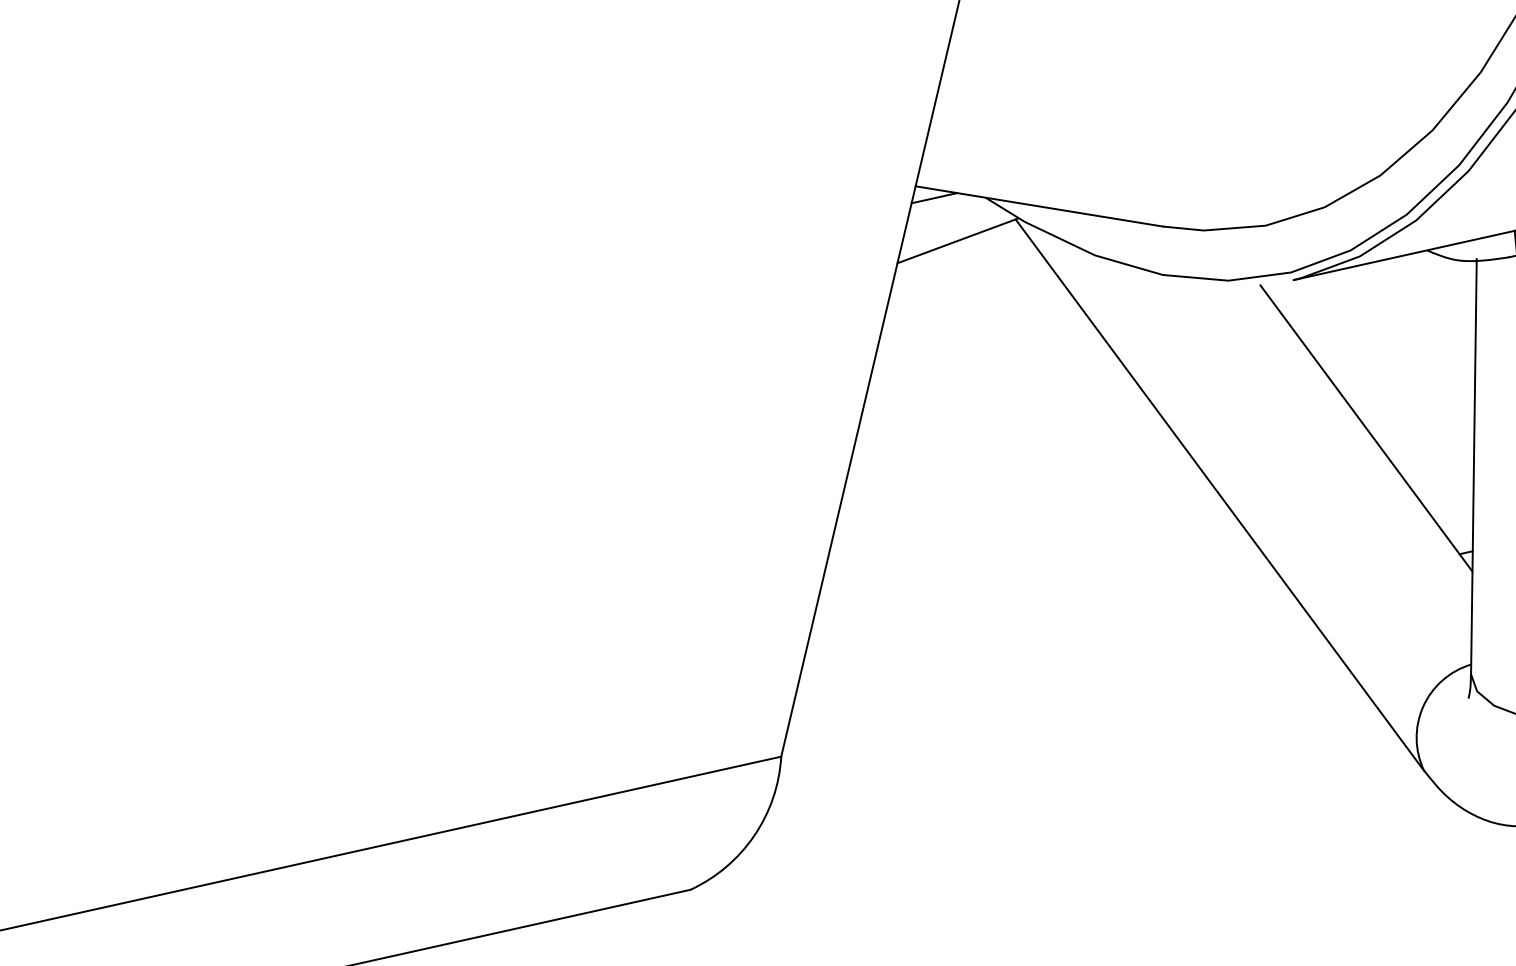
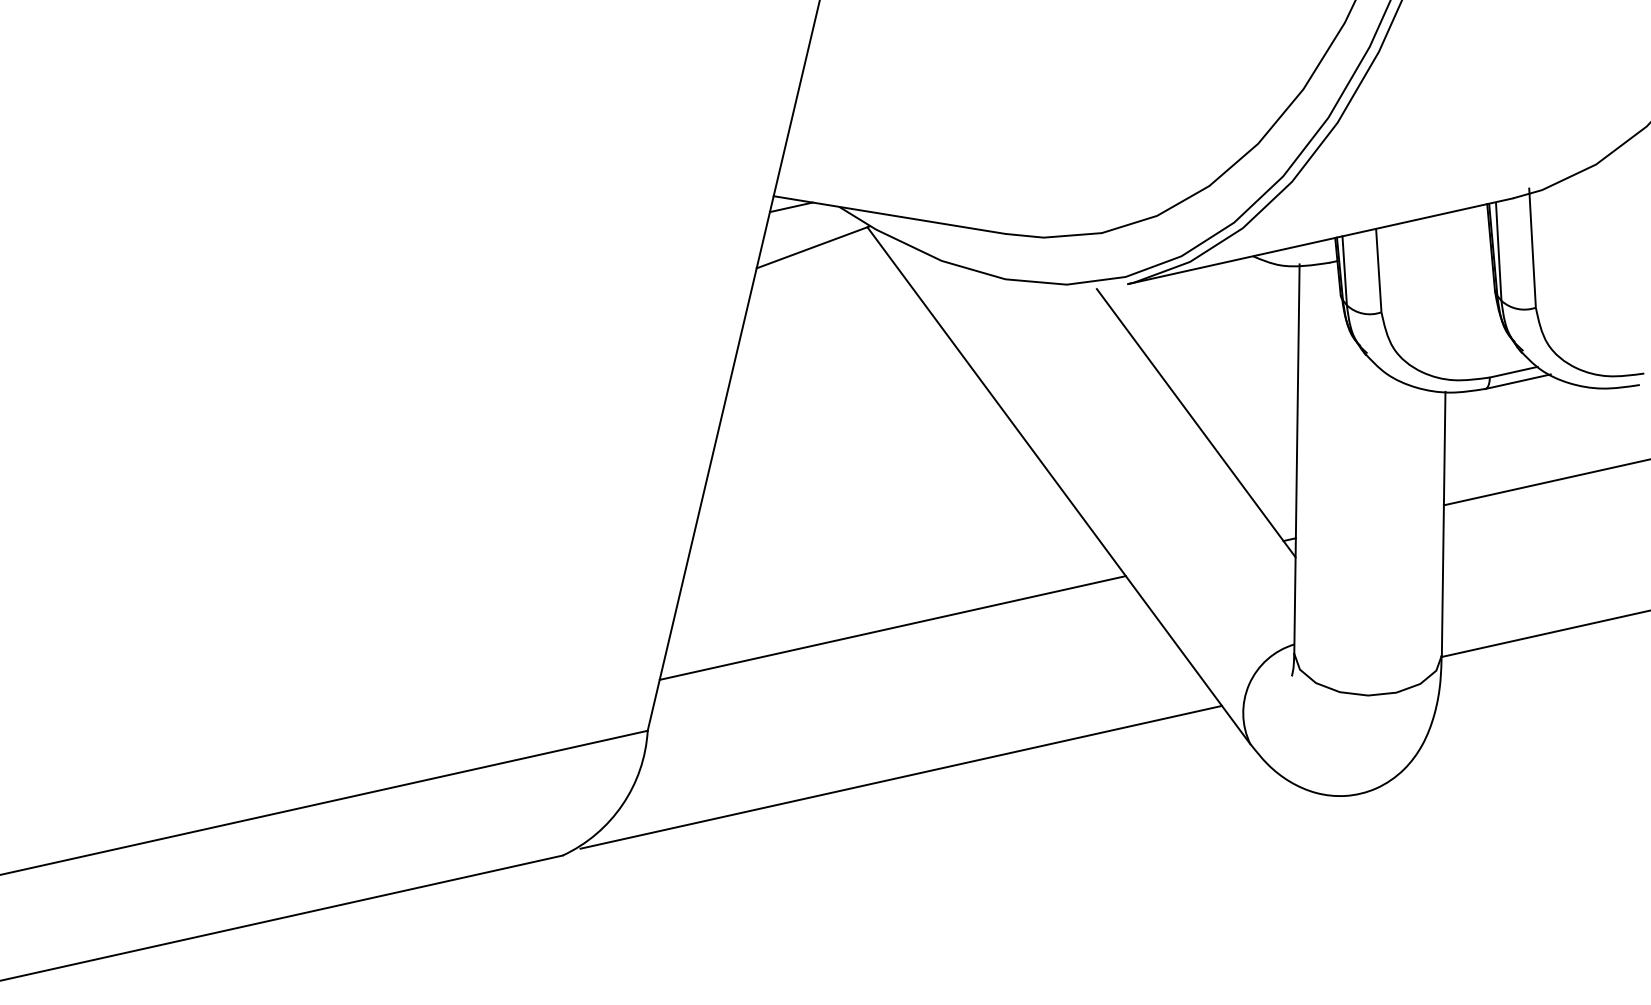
line: (1042, 646) -> (892, 627), added
line: (1052, 805) -> (901, 776), added

